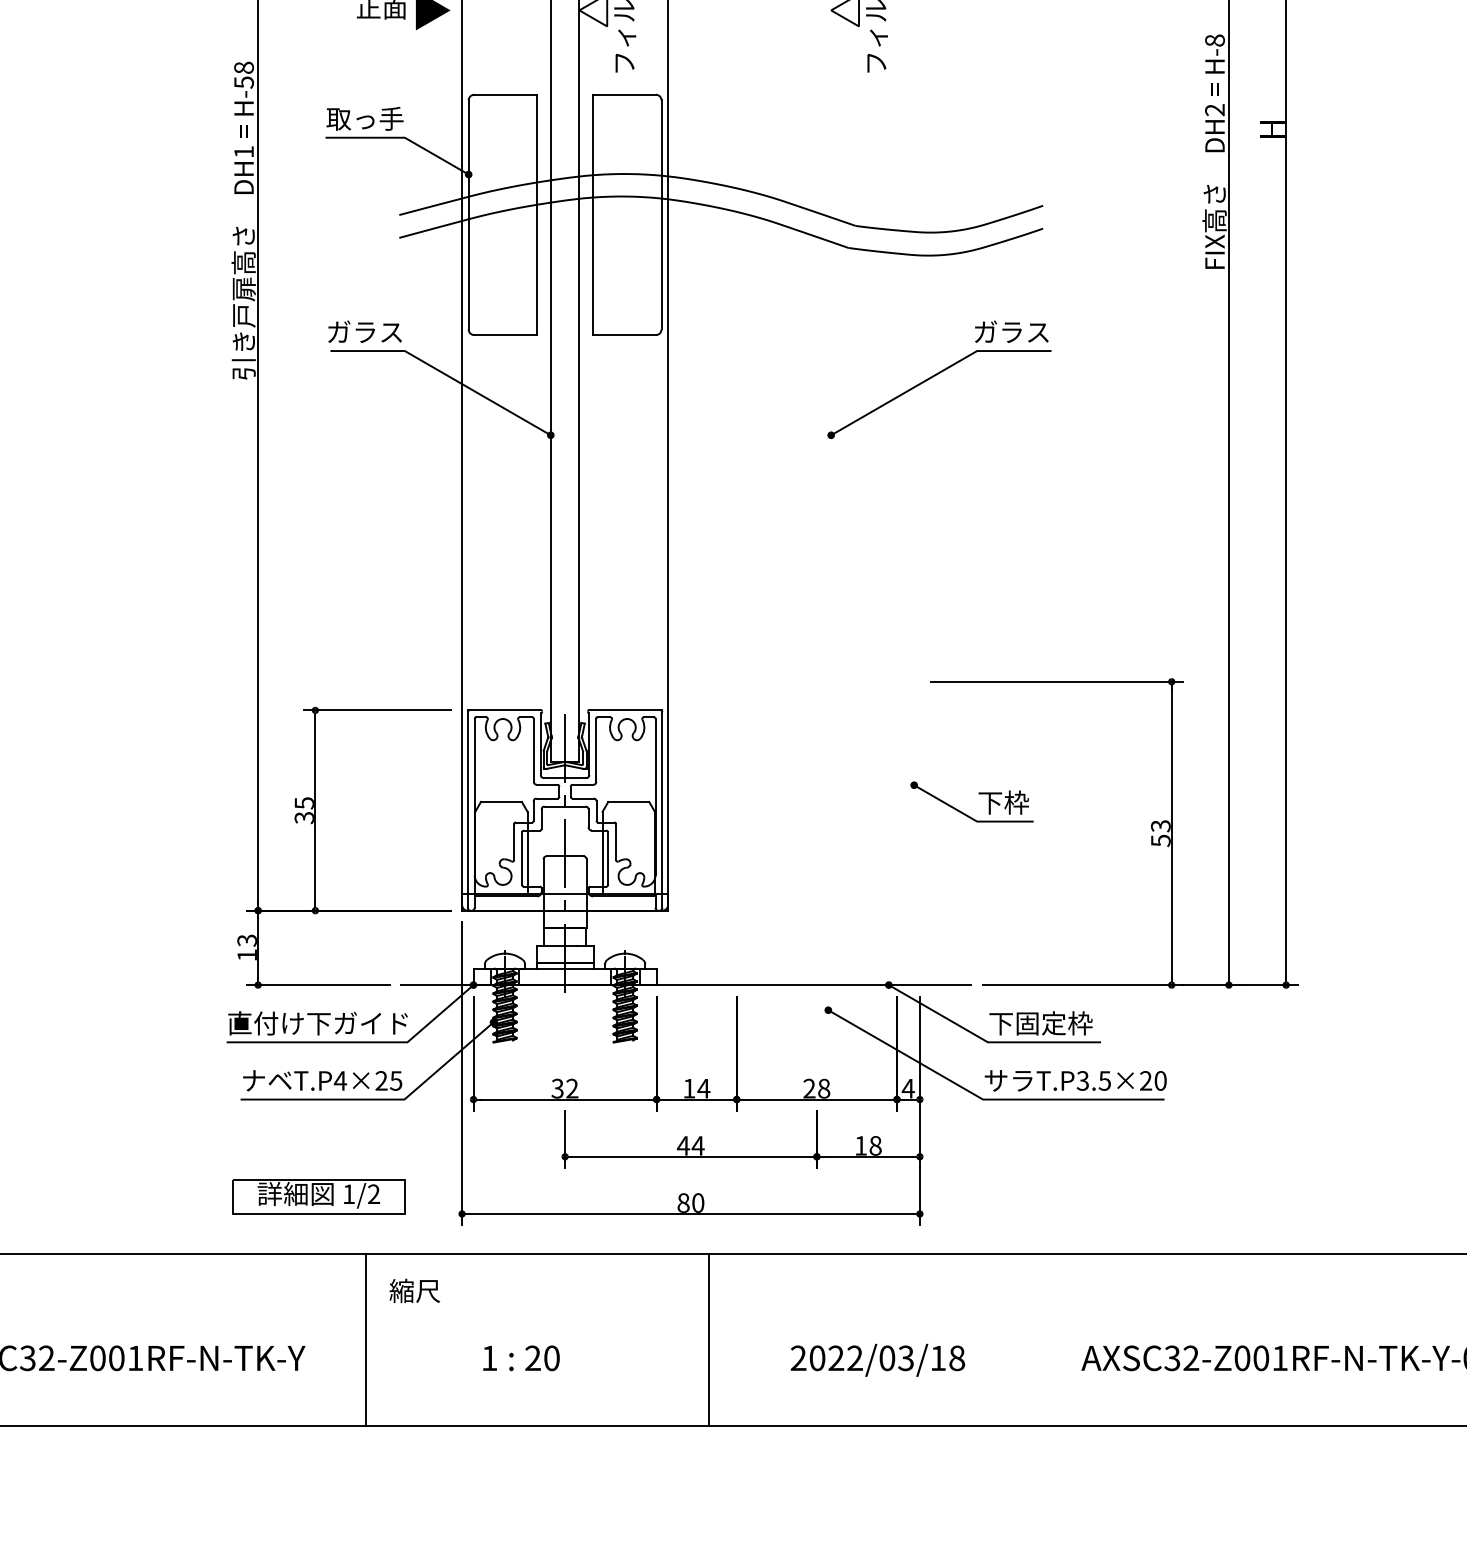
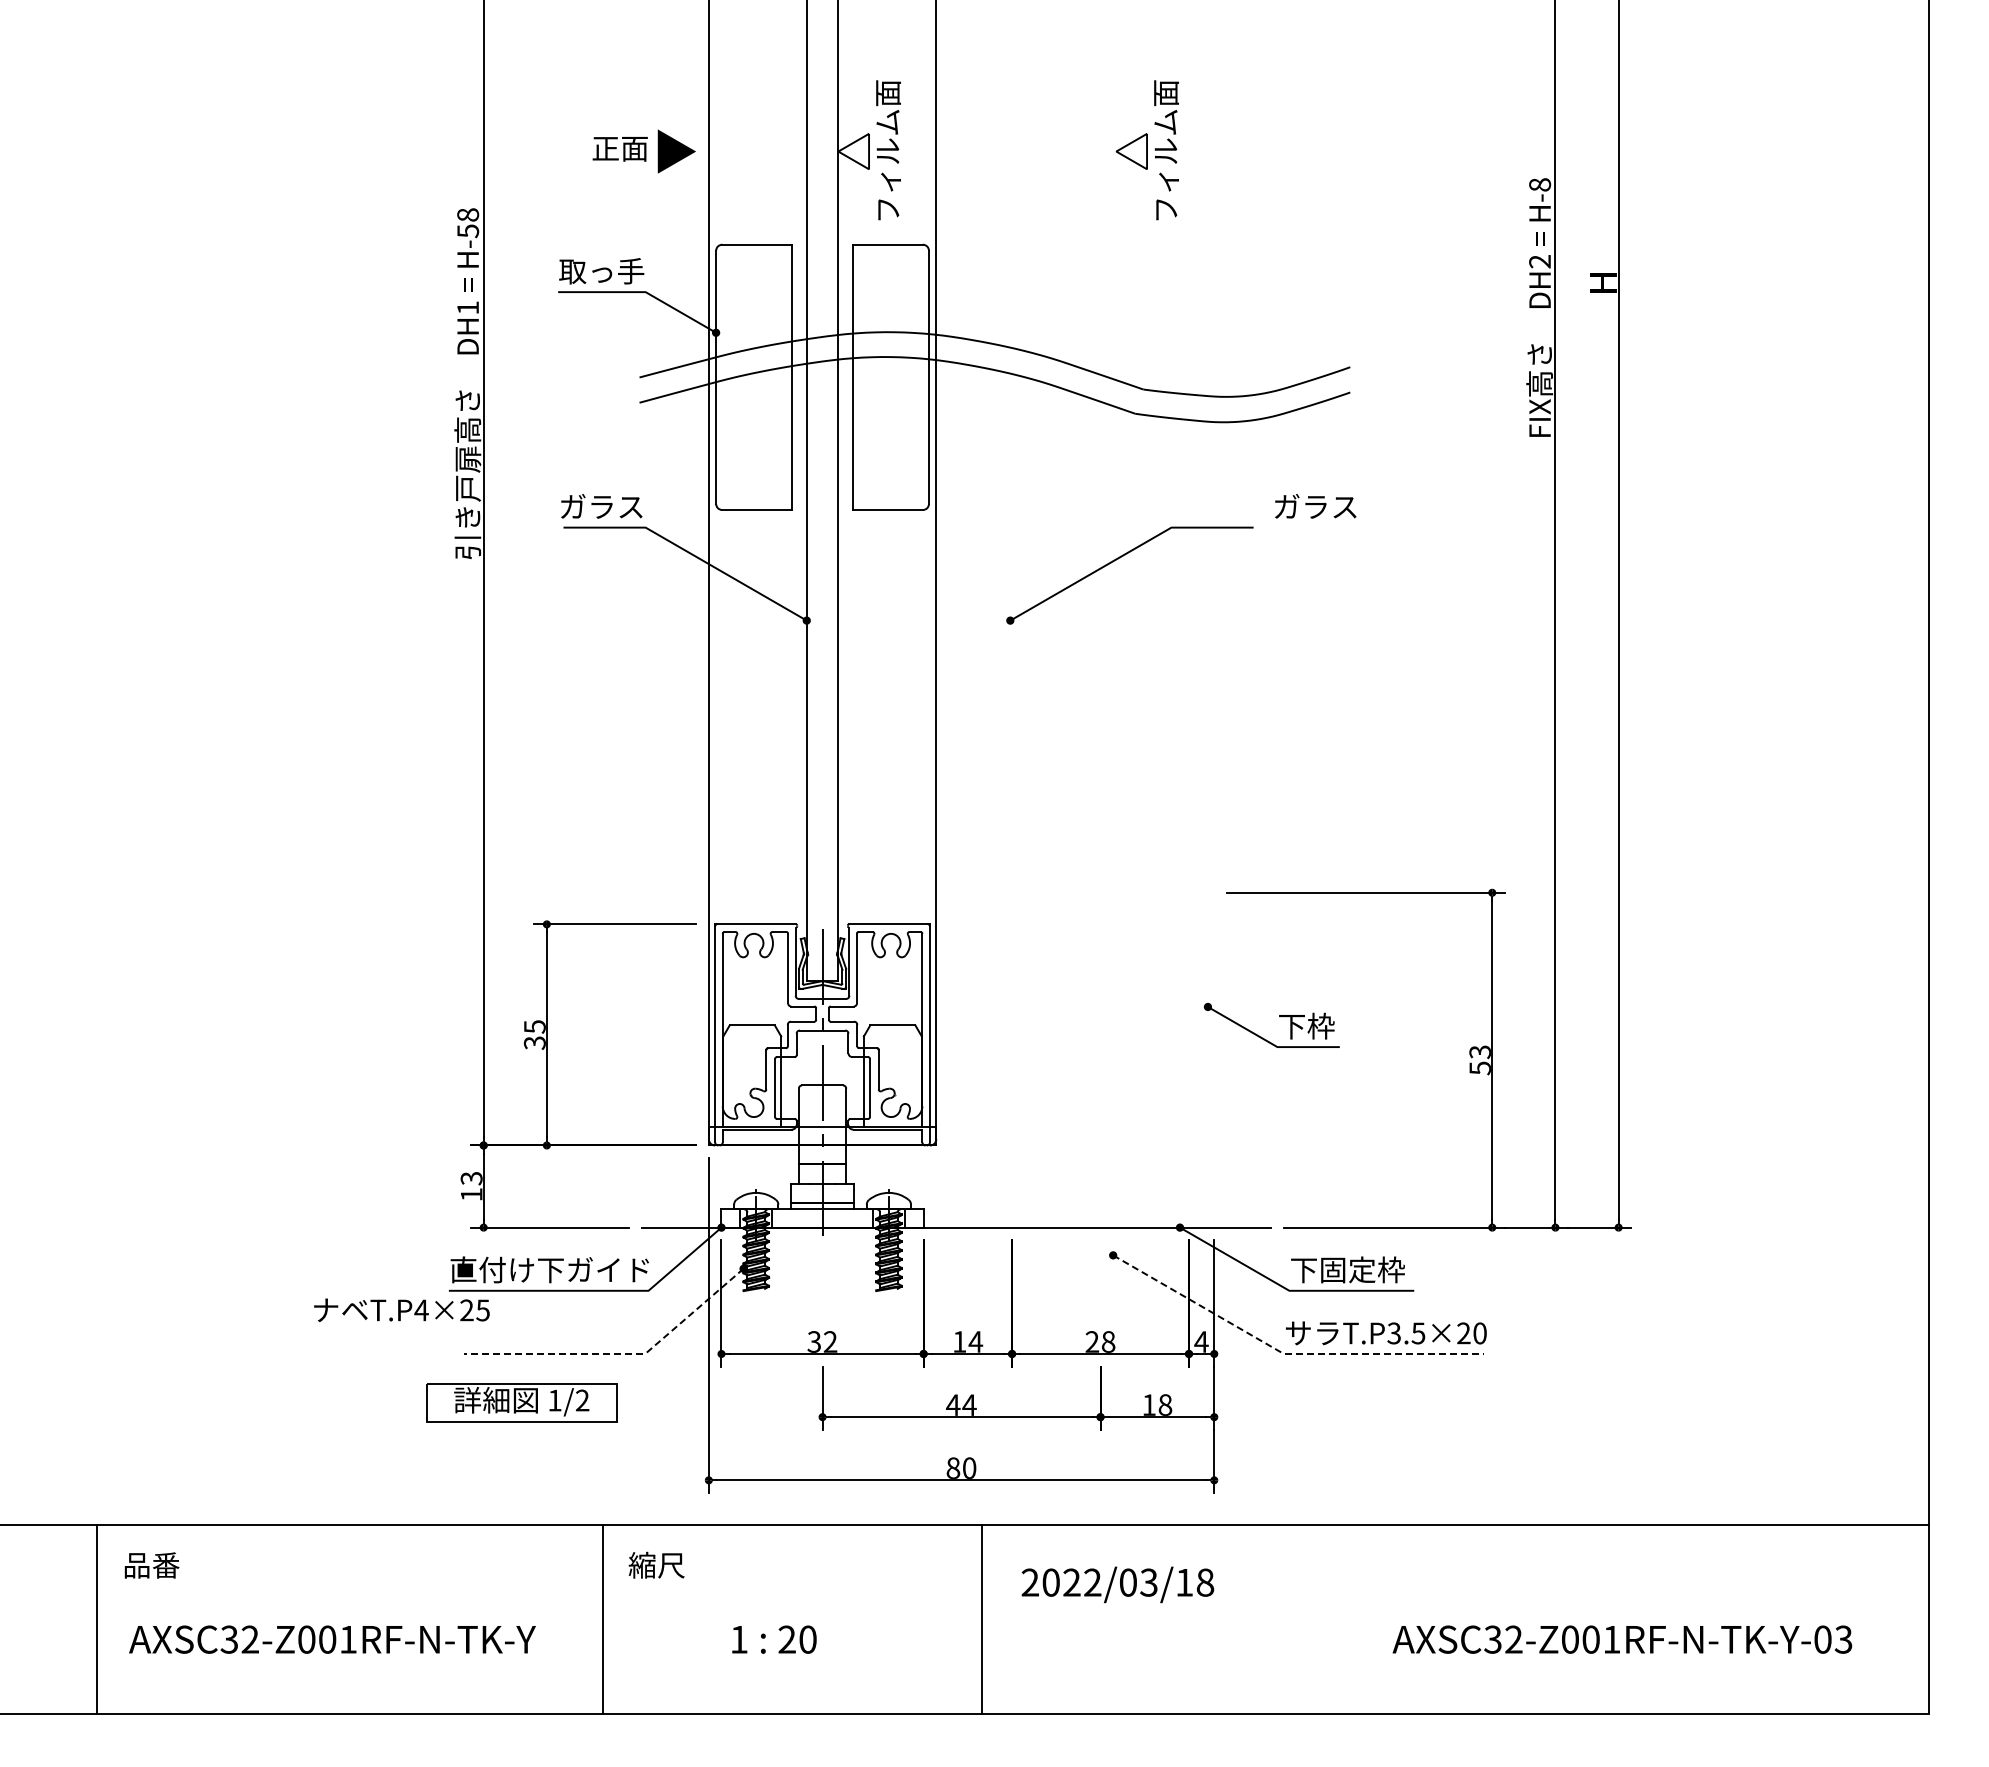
part: (930, 379) -> (1120, 558), moved
text: (322, 1080) -> (401, 1309), moved
line: (382, 1099) -> (620, 1353), solid -> dashed
line: (983, 1099) -> (1284, 1353), solid -> dashed
part: (318, 1196) -> (521, 1402), moved
text: (877, 1359) -> (1117, 1584), moved

